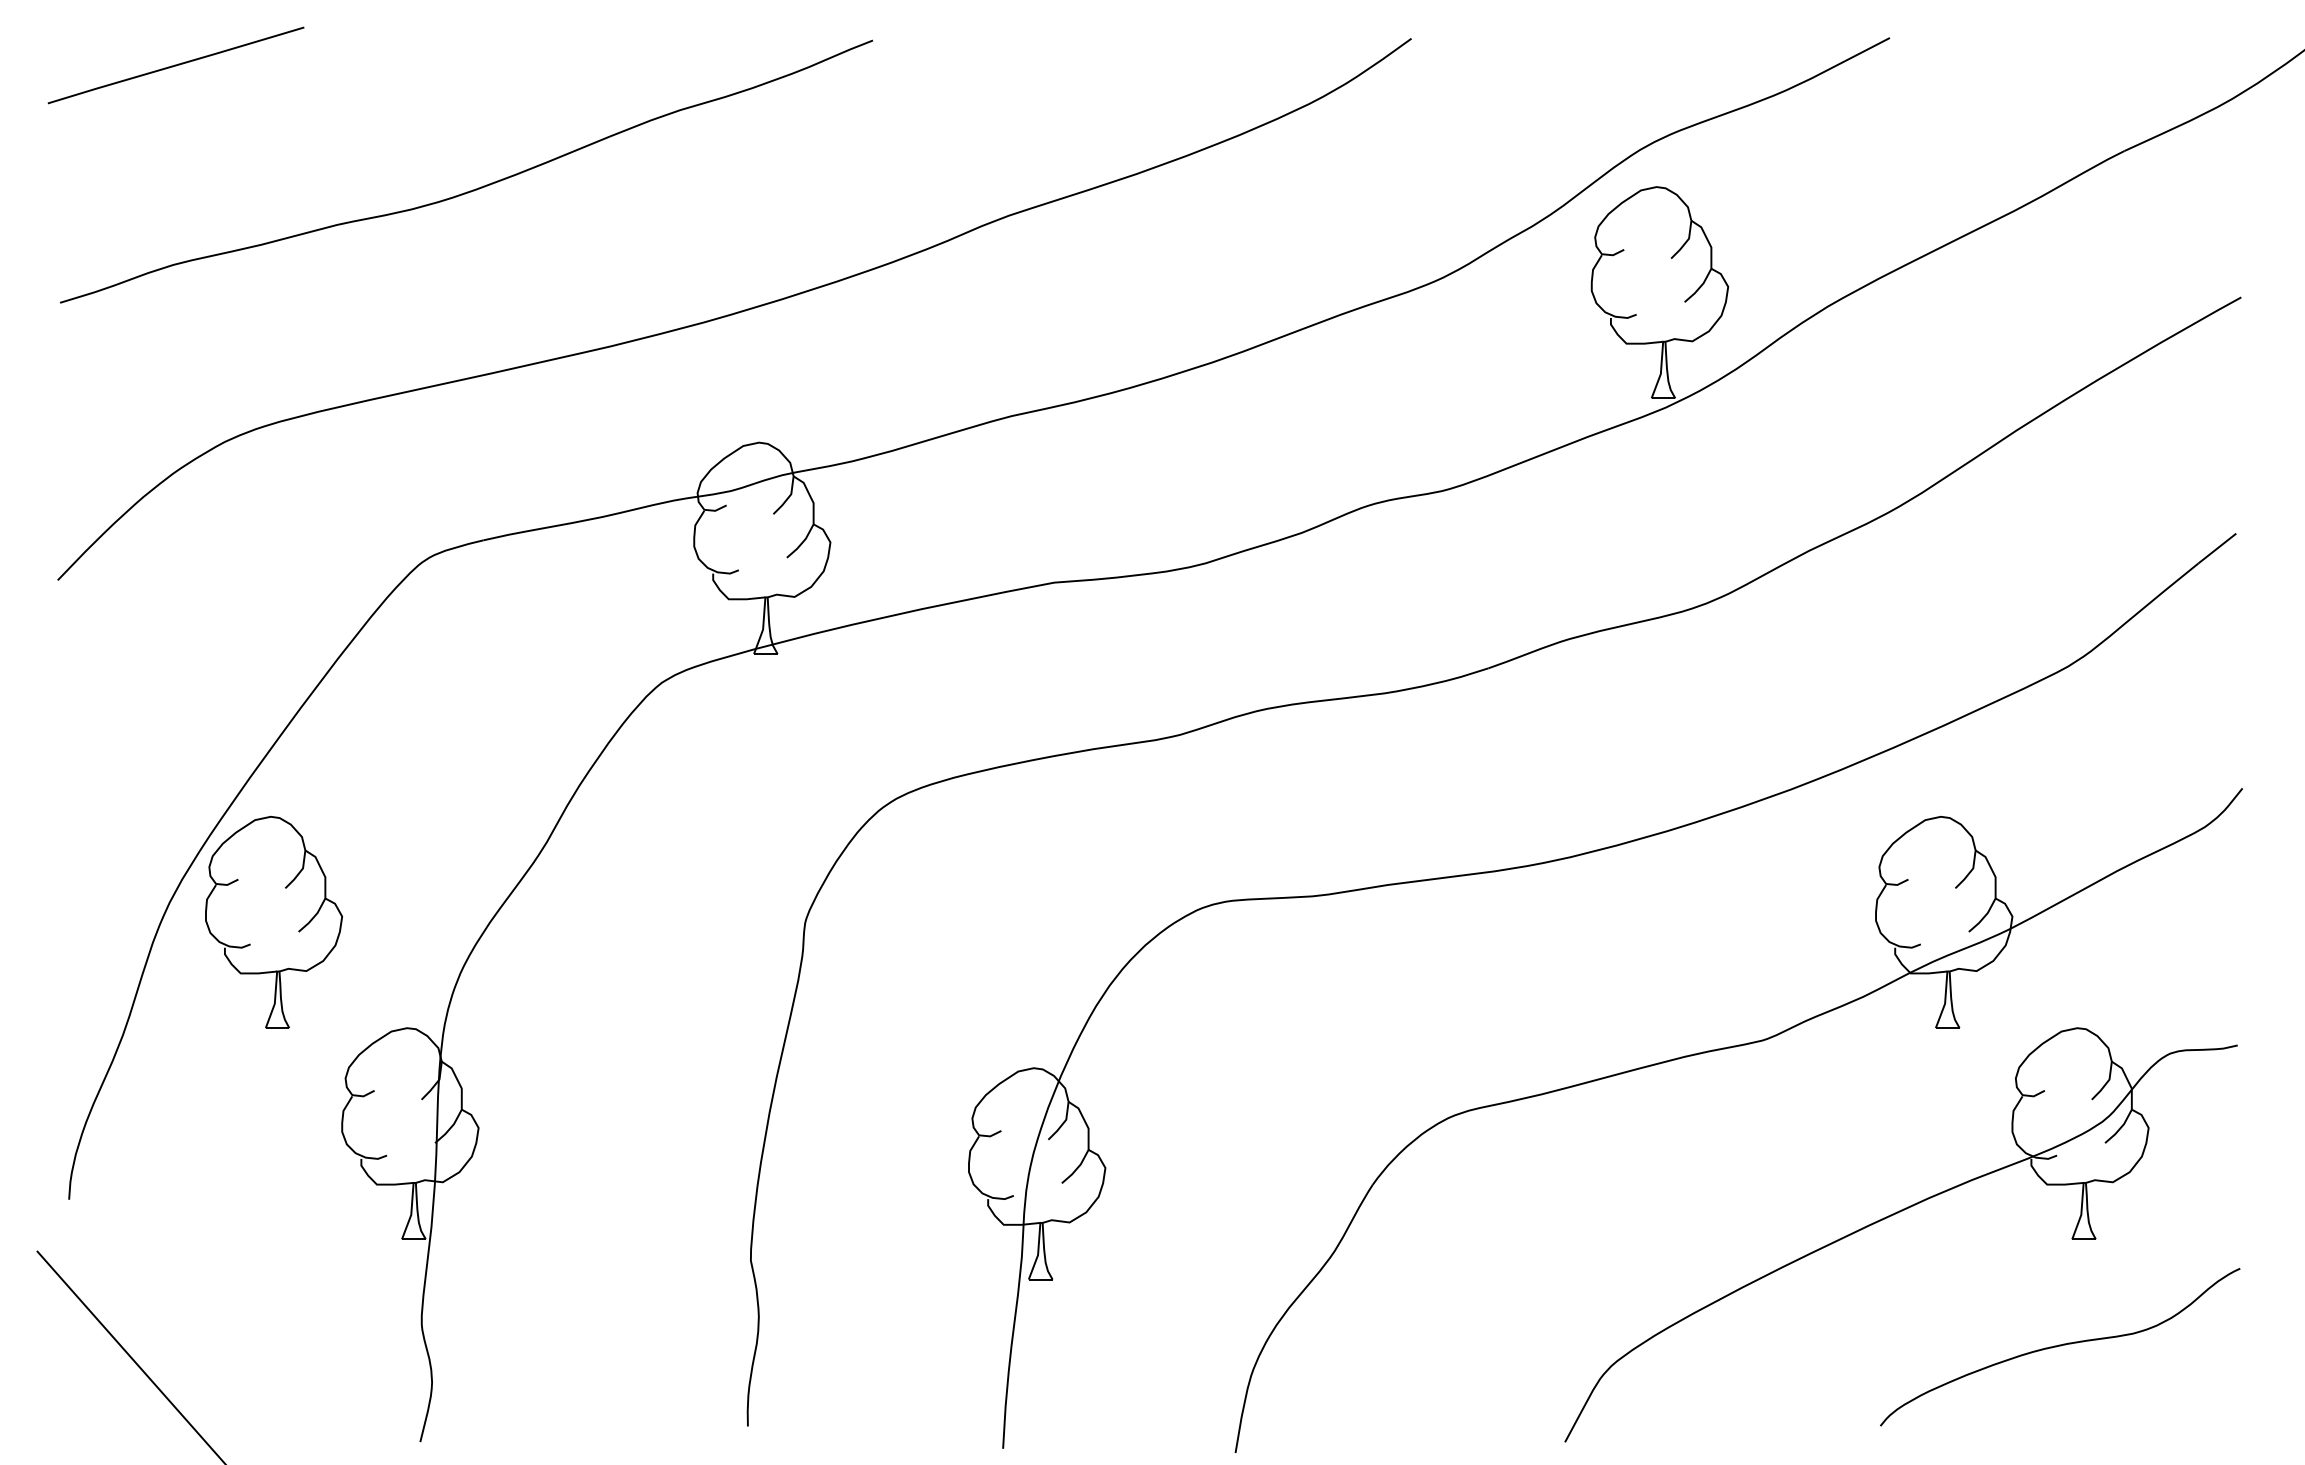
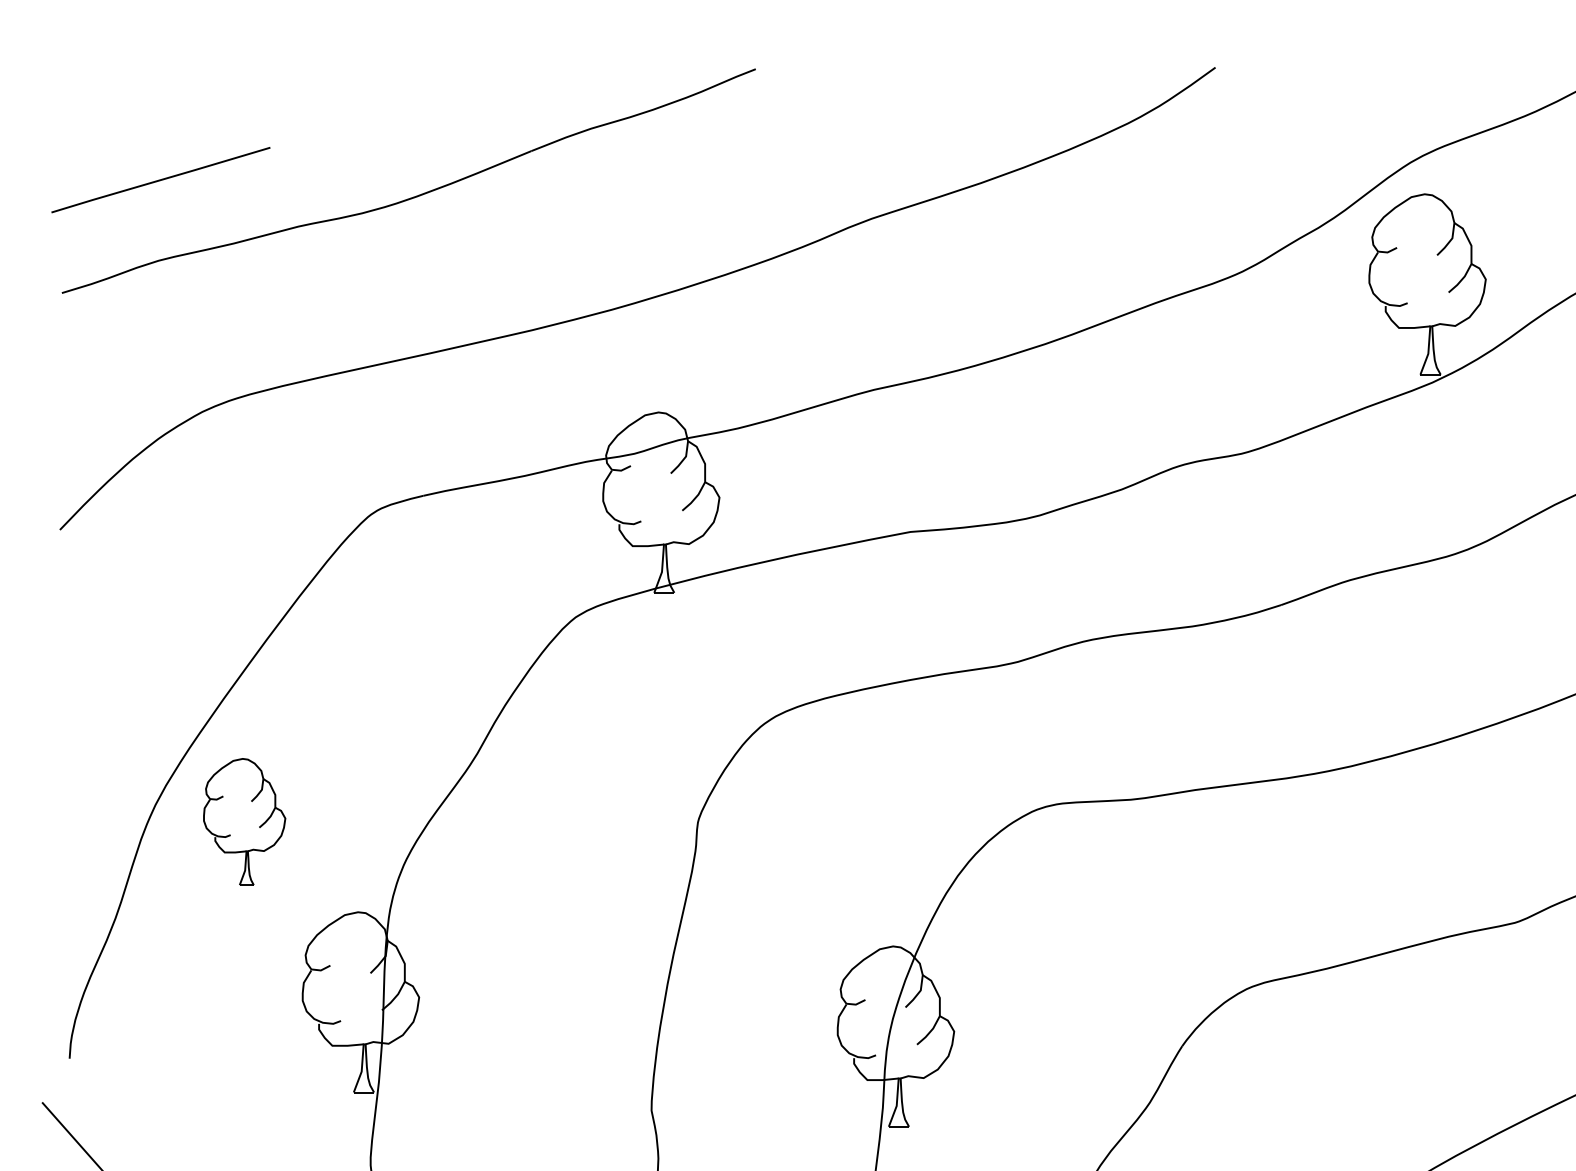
line: (175, 65) -> (160, 180), moved
part: (274, 922) -> (244, 822), size x0.7

